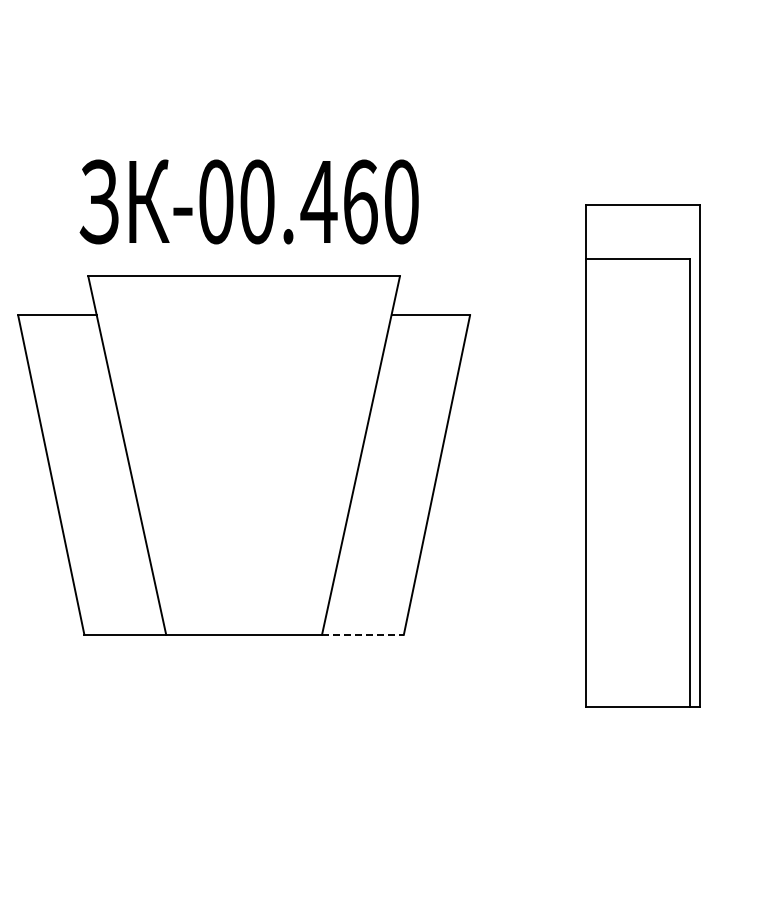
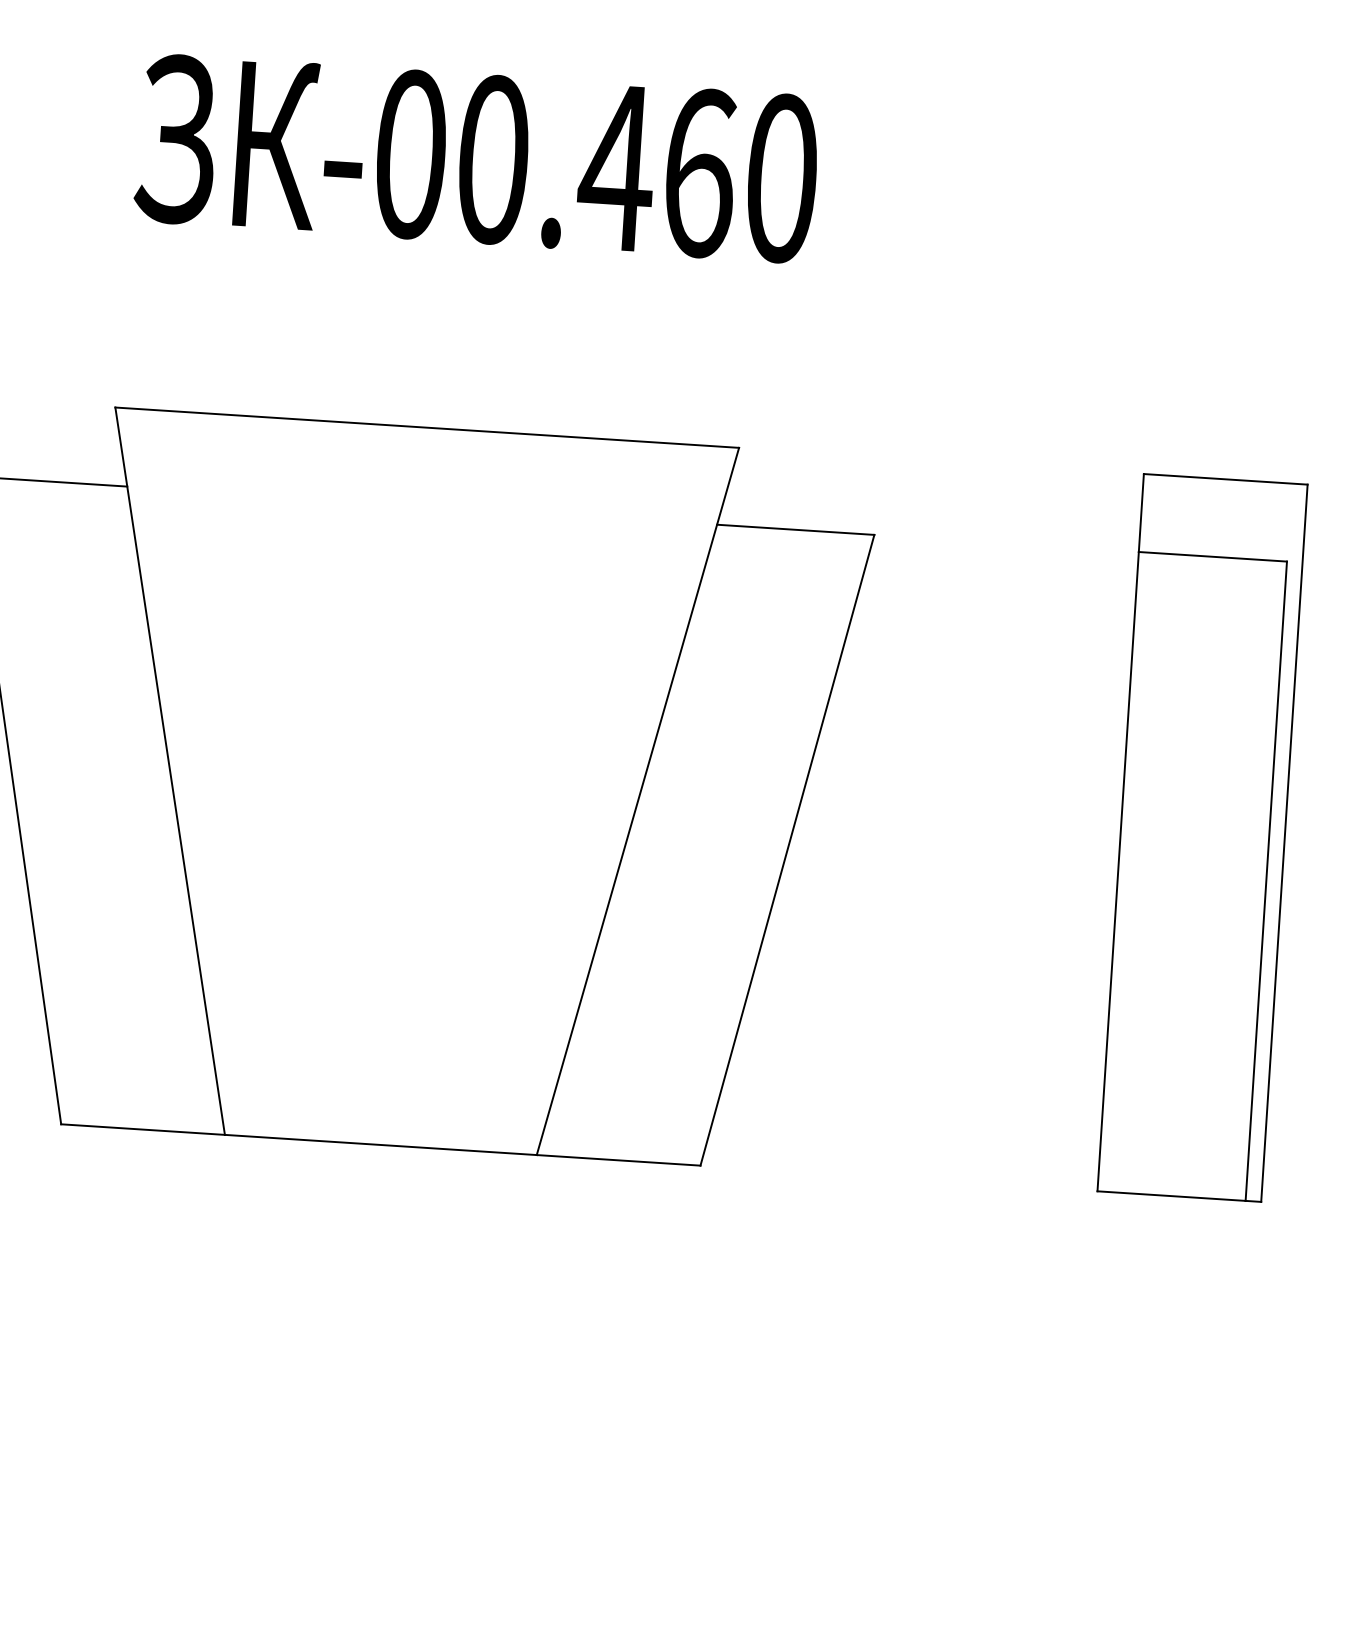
text: (248, 201) -> (475, 157), moved
part: (642, 455) -> (1201, 837), size x0.71
line: (362, 634) -> (617, 1159), dashed -> solid

